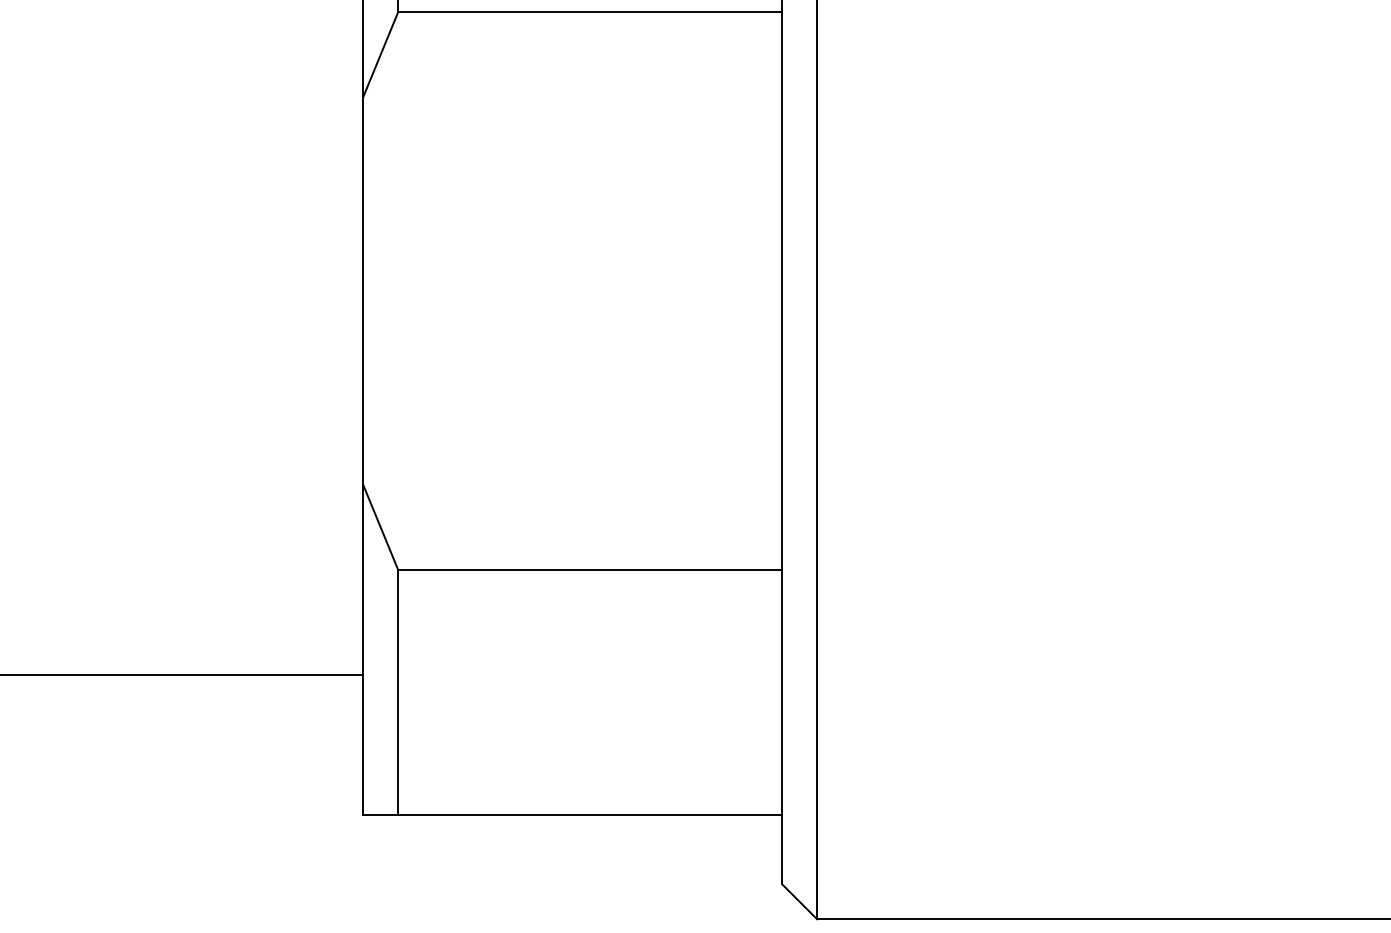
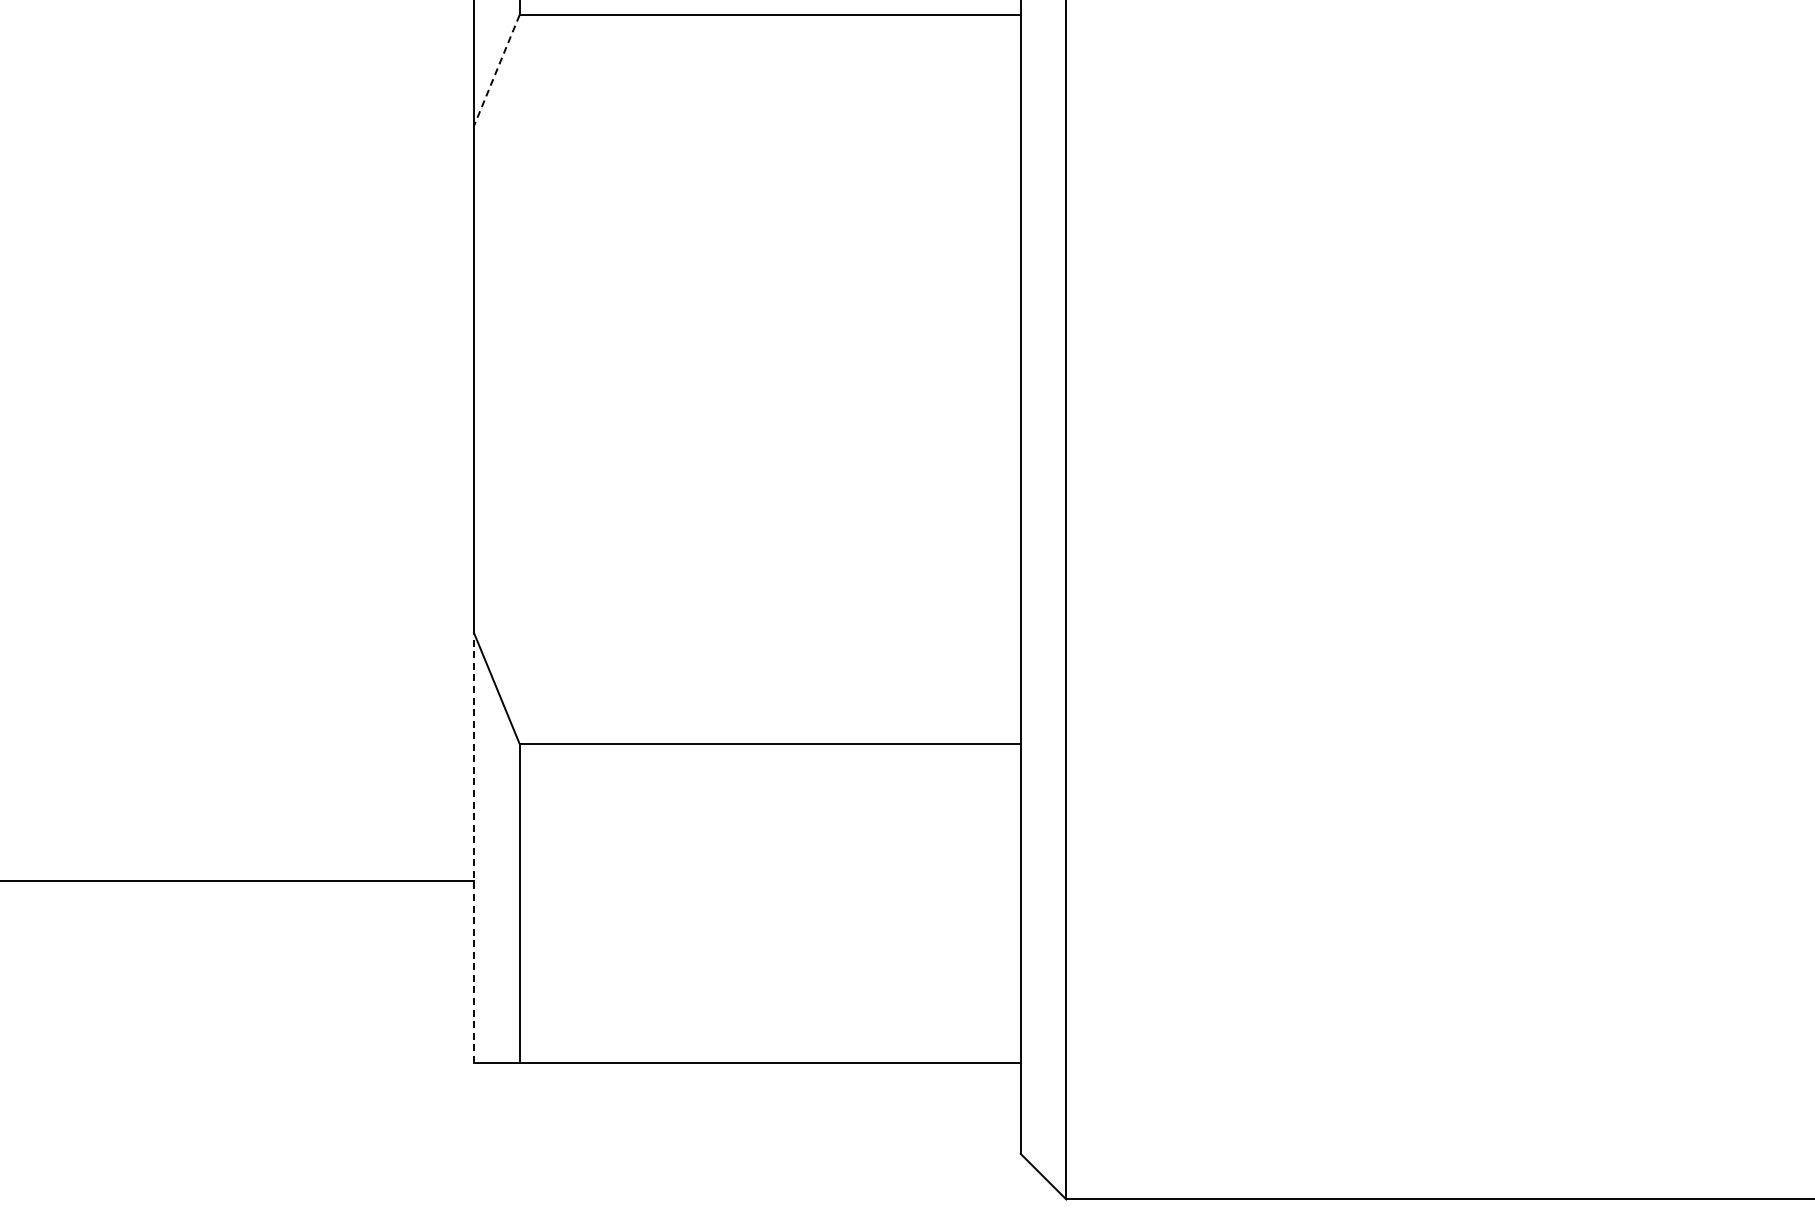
line: (380, 54) -> (496, 70), solid -> dashed
line: (363, 649) -> (474, 847), solid -> dashed

